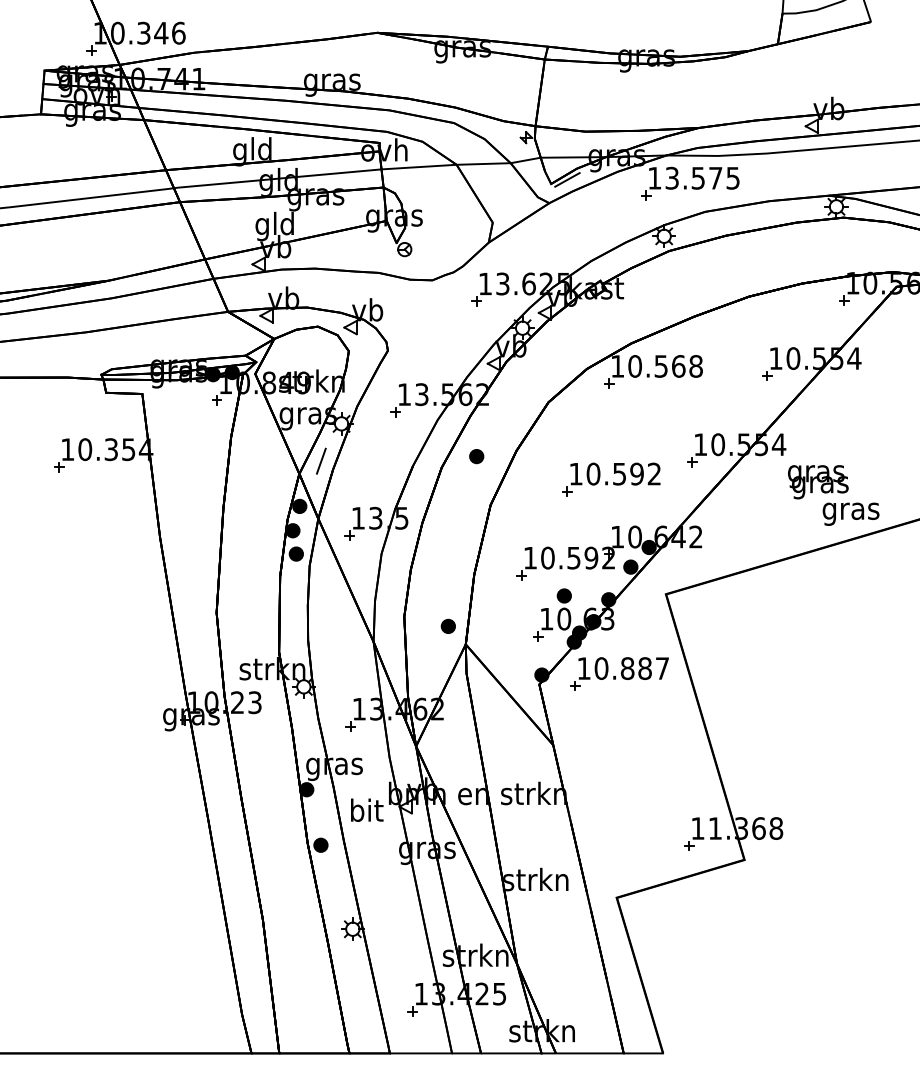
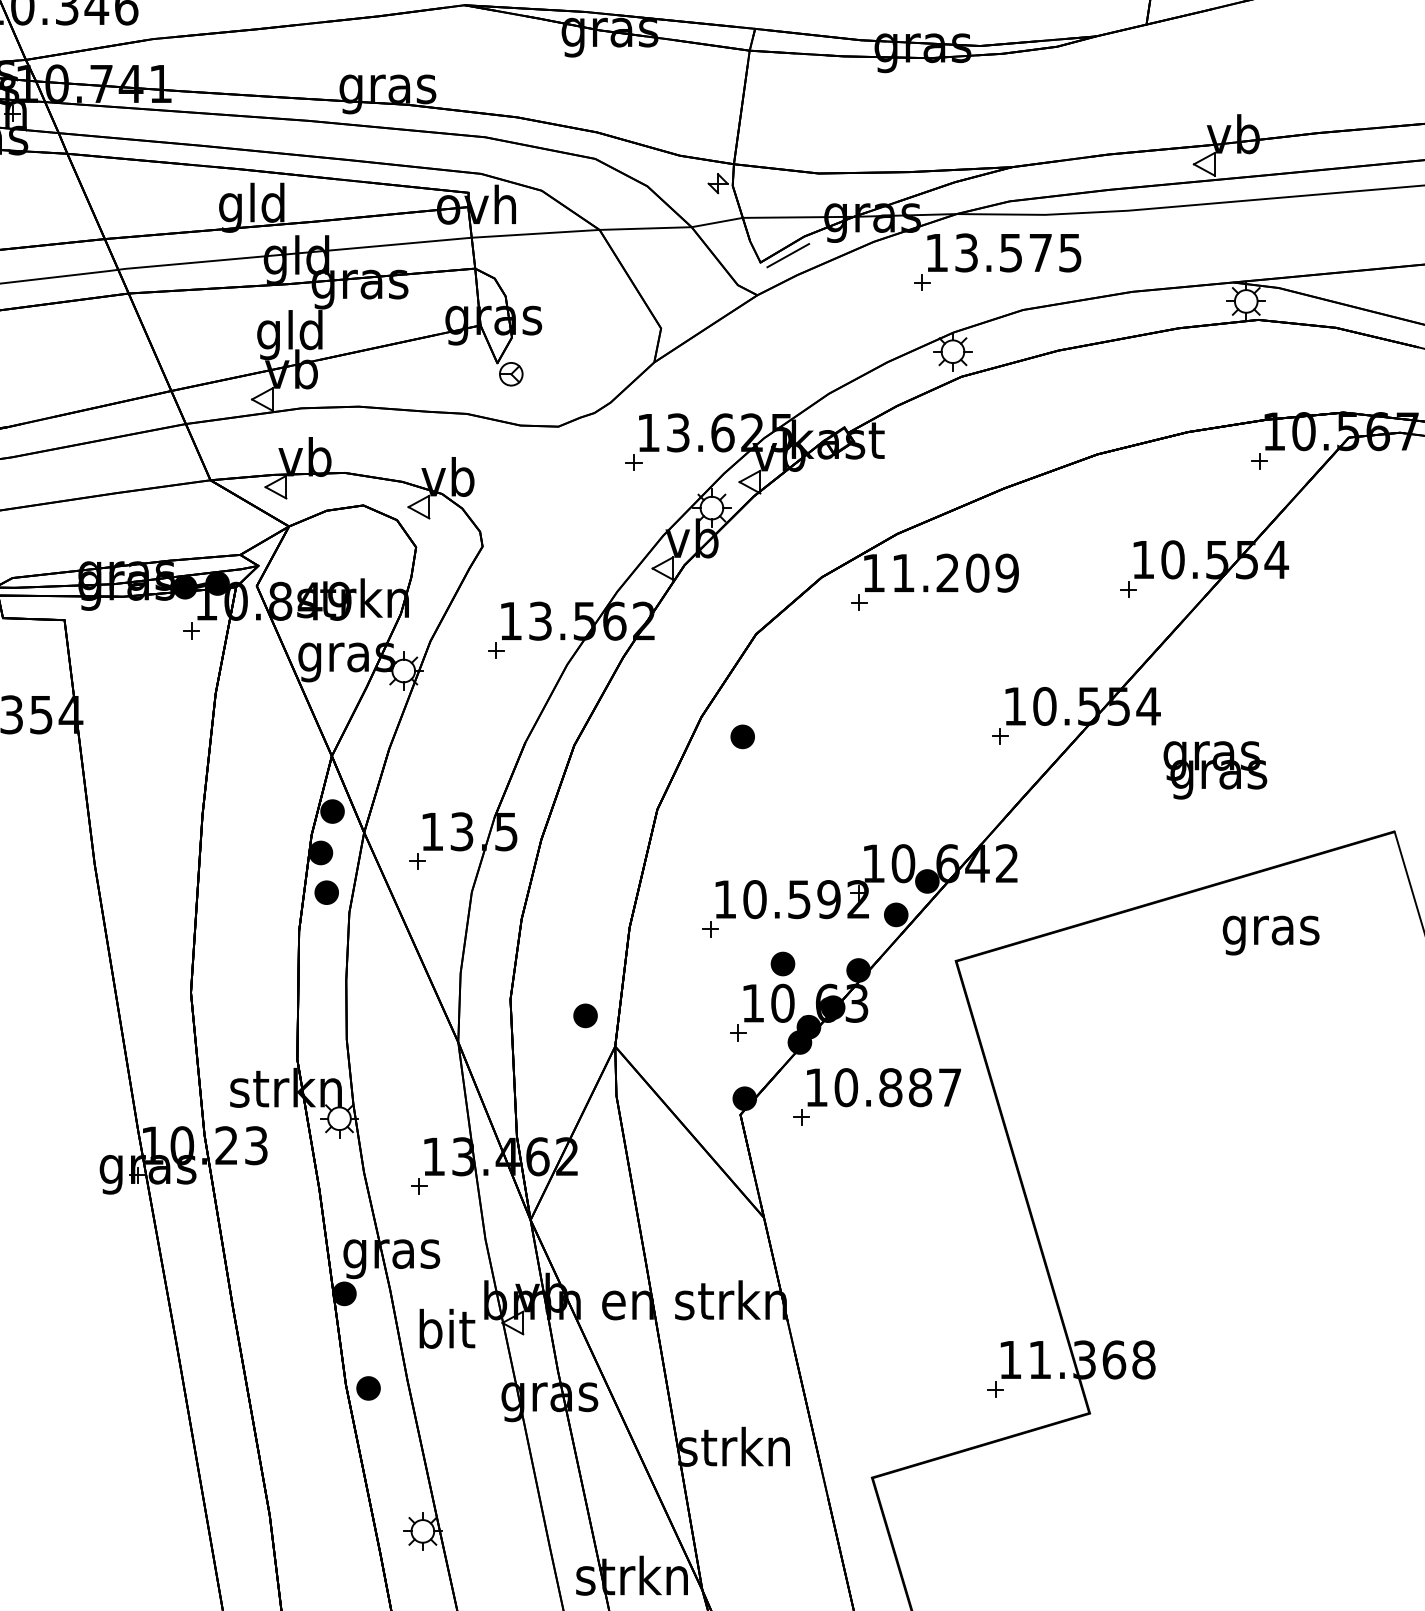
text: (665, 366) -> (955, 573), 10.568 -> 11.209
part: (476, 456) -> (742, 736), moved
line: (320, 460) -> (367, 733), removed
part: (611, 479) -> (863, 765), removed
text: (850, 513) -> (1270, 934), moved

